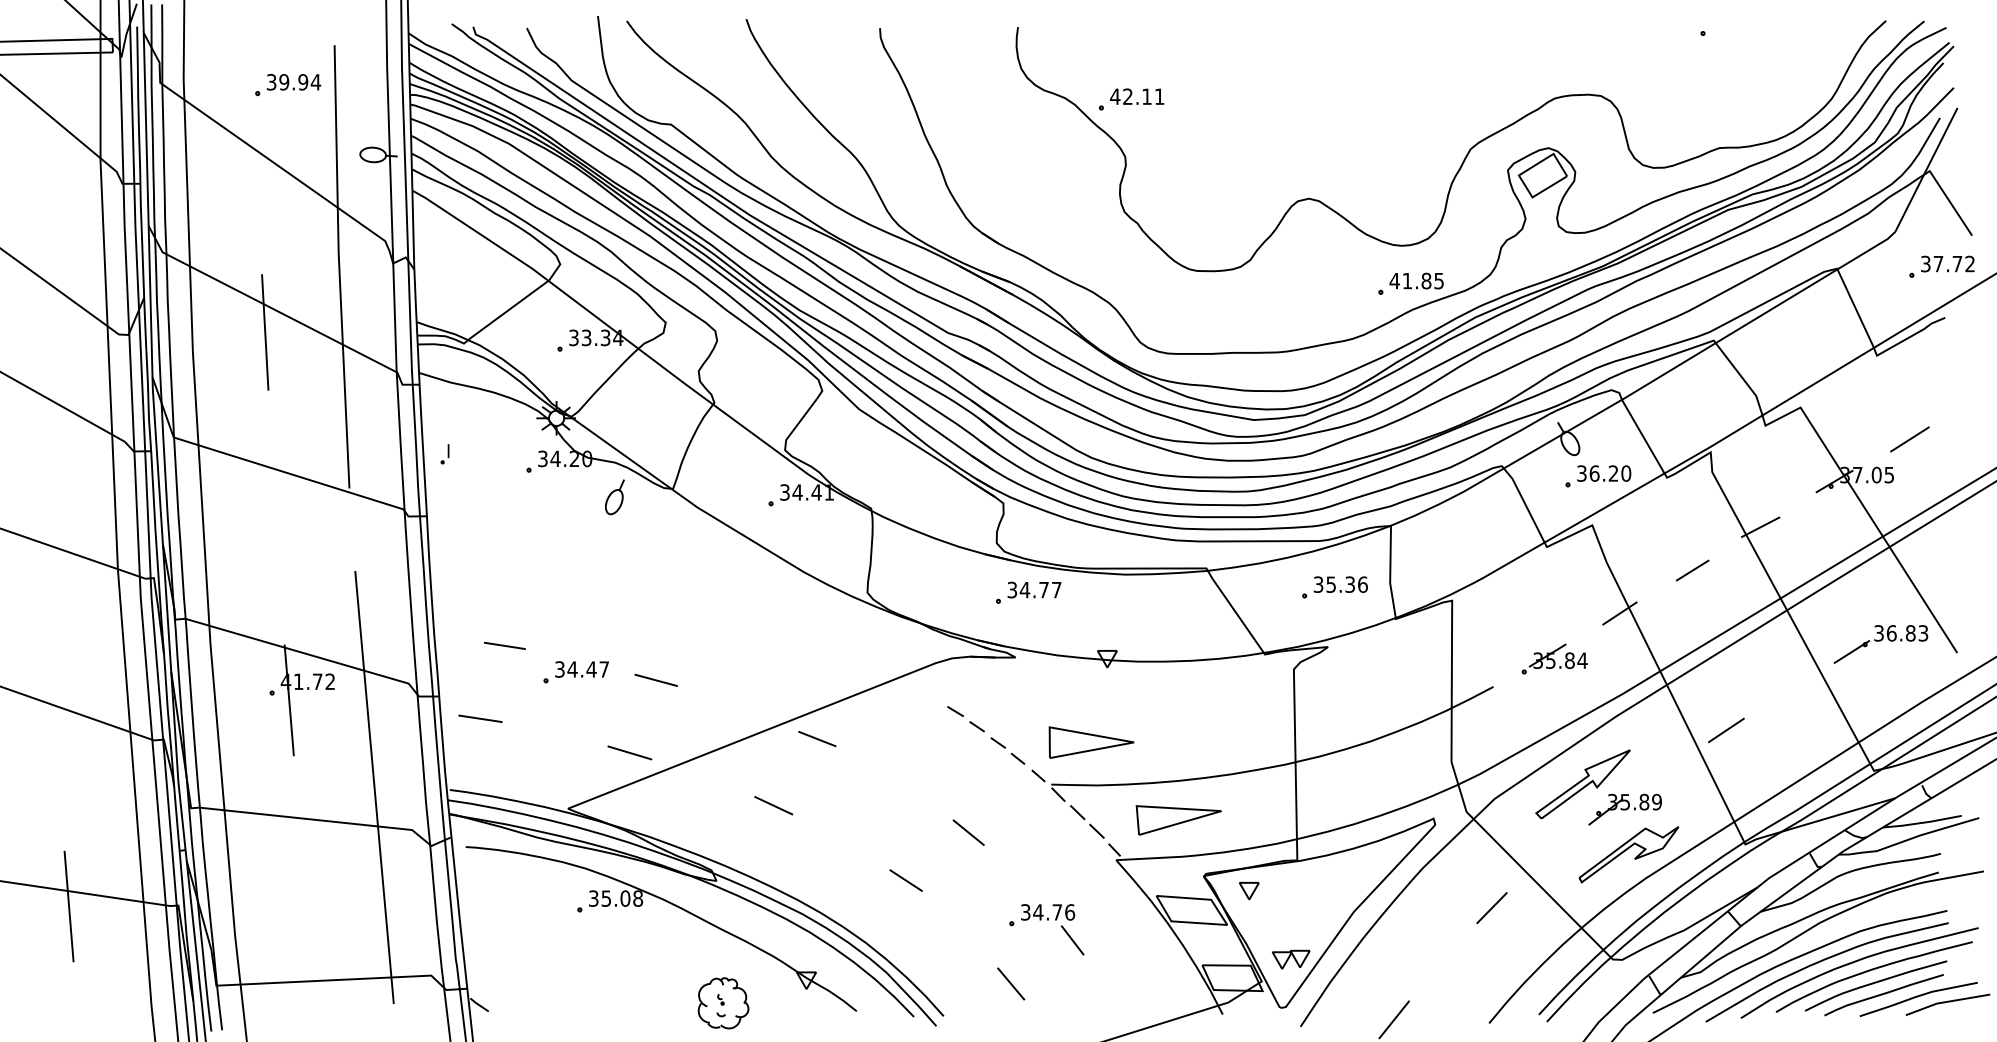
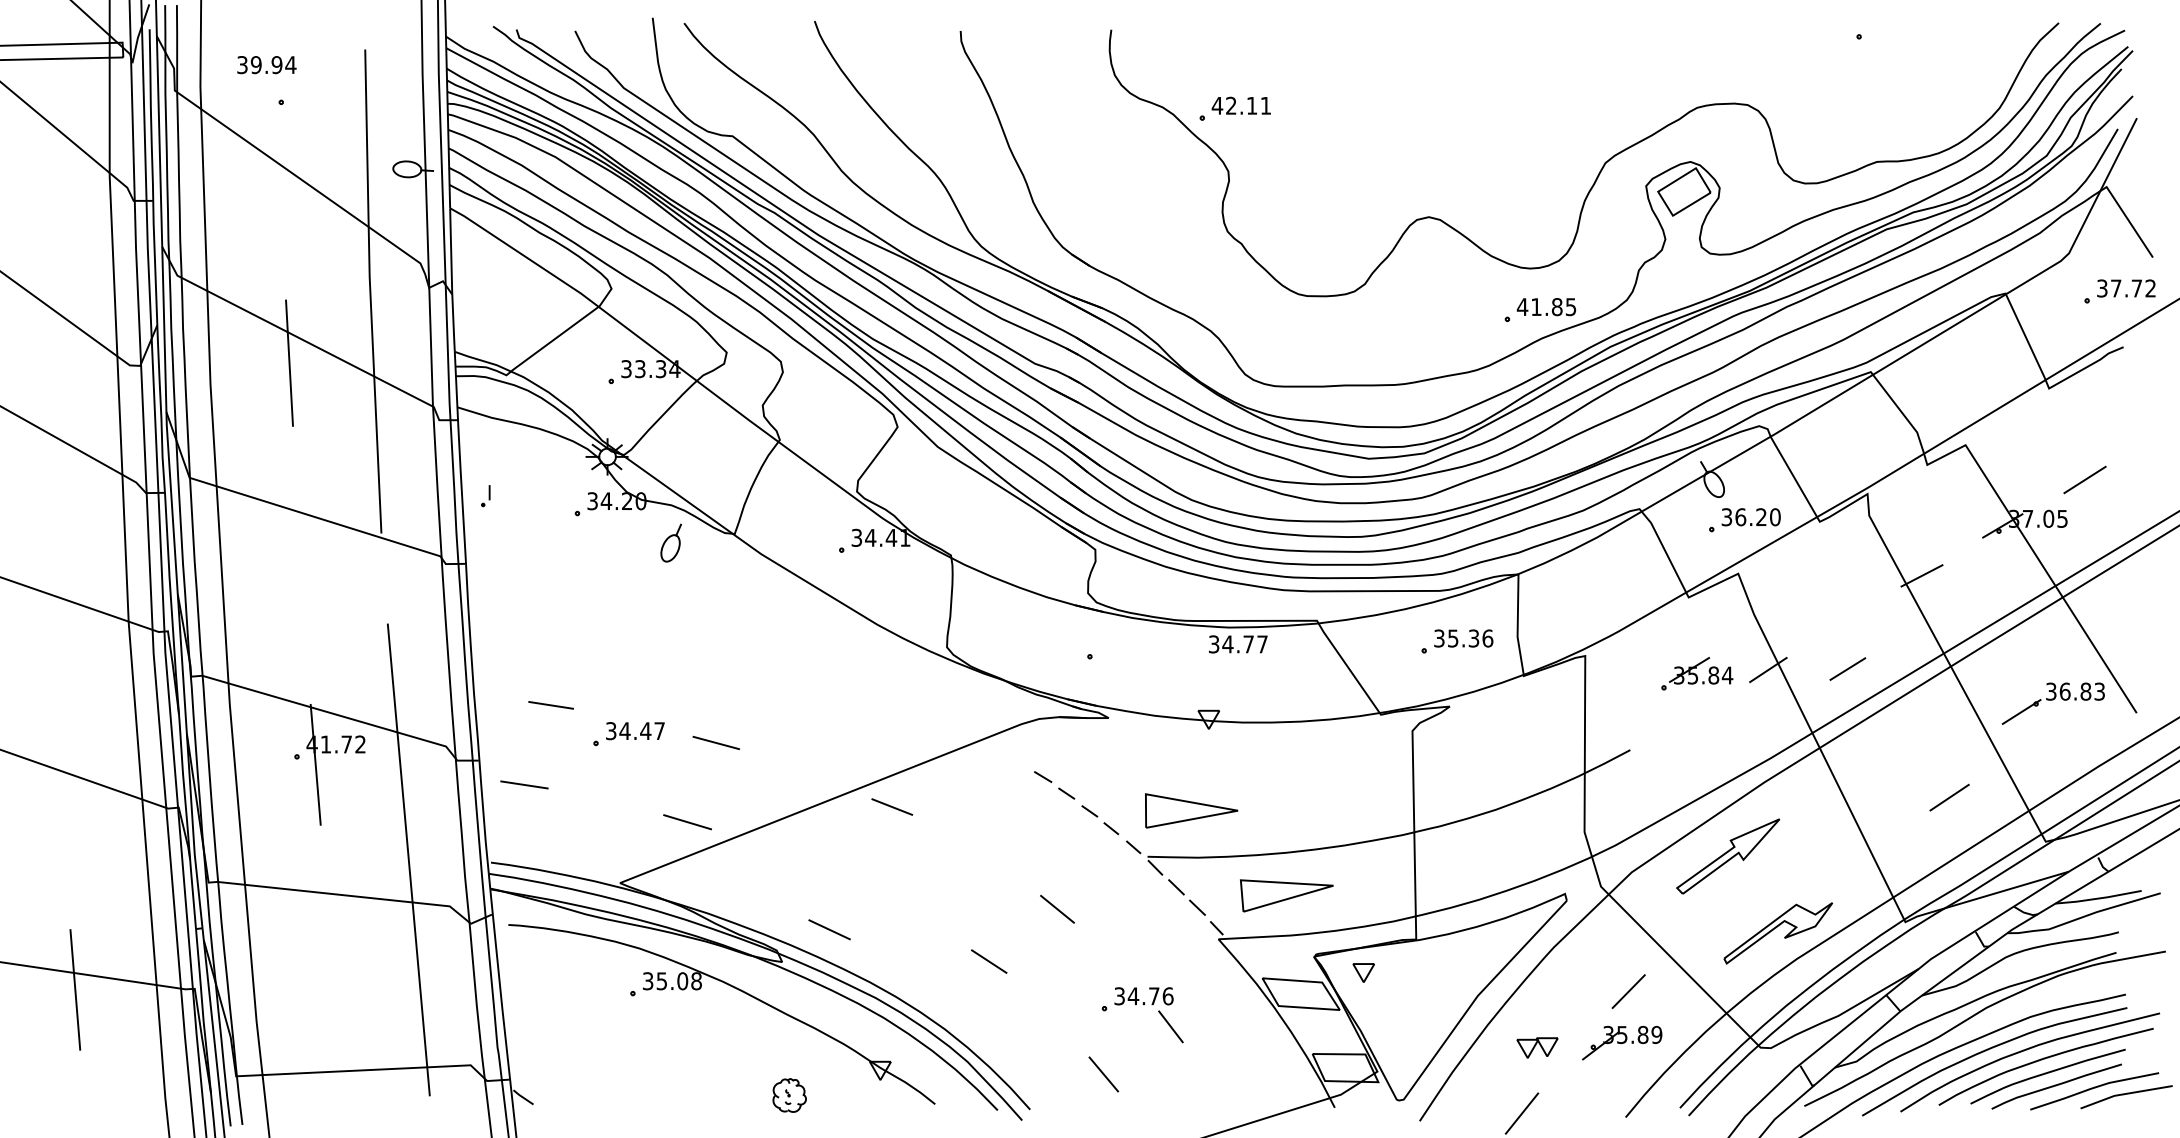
text: (293, 82) -> (266, 65), moved
line: (1692, 570) -> (1847, 668), moved
text: (1034, 590) -> (1238, 644), moved
part: (1554, 658) -> (1697, 673), moved
line: (1726, 730) -> (1949, 797), moved
line: (773, 805) -> (829, 929), moved
part: (1625, 809) -> (1622, 1042), moved
part: (1291, 959) -> (1537, 1047), moved
part: (723, 1003) -> (789, 1095), size x0.6

